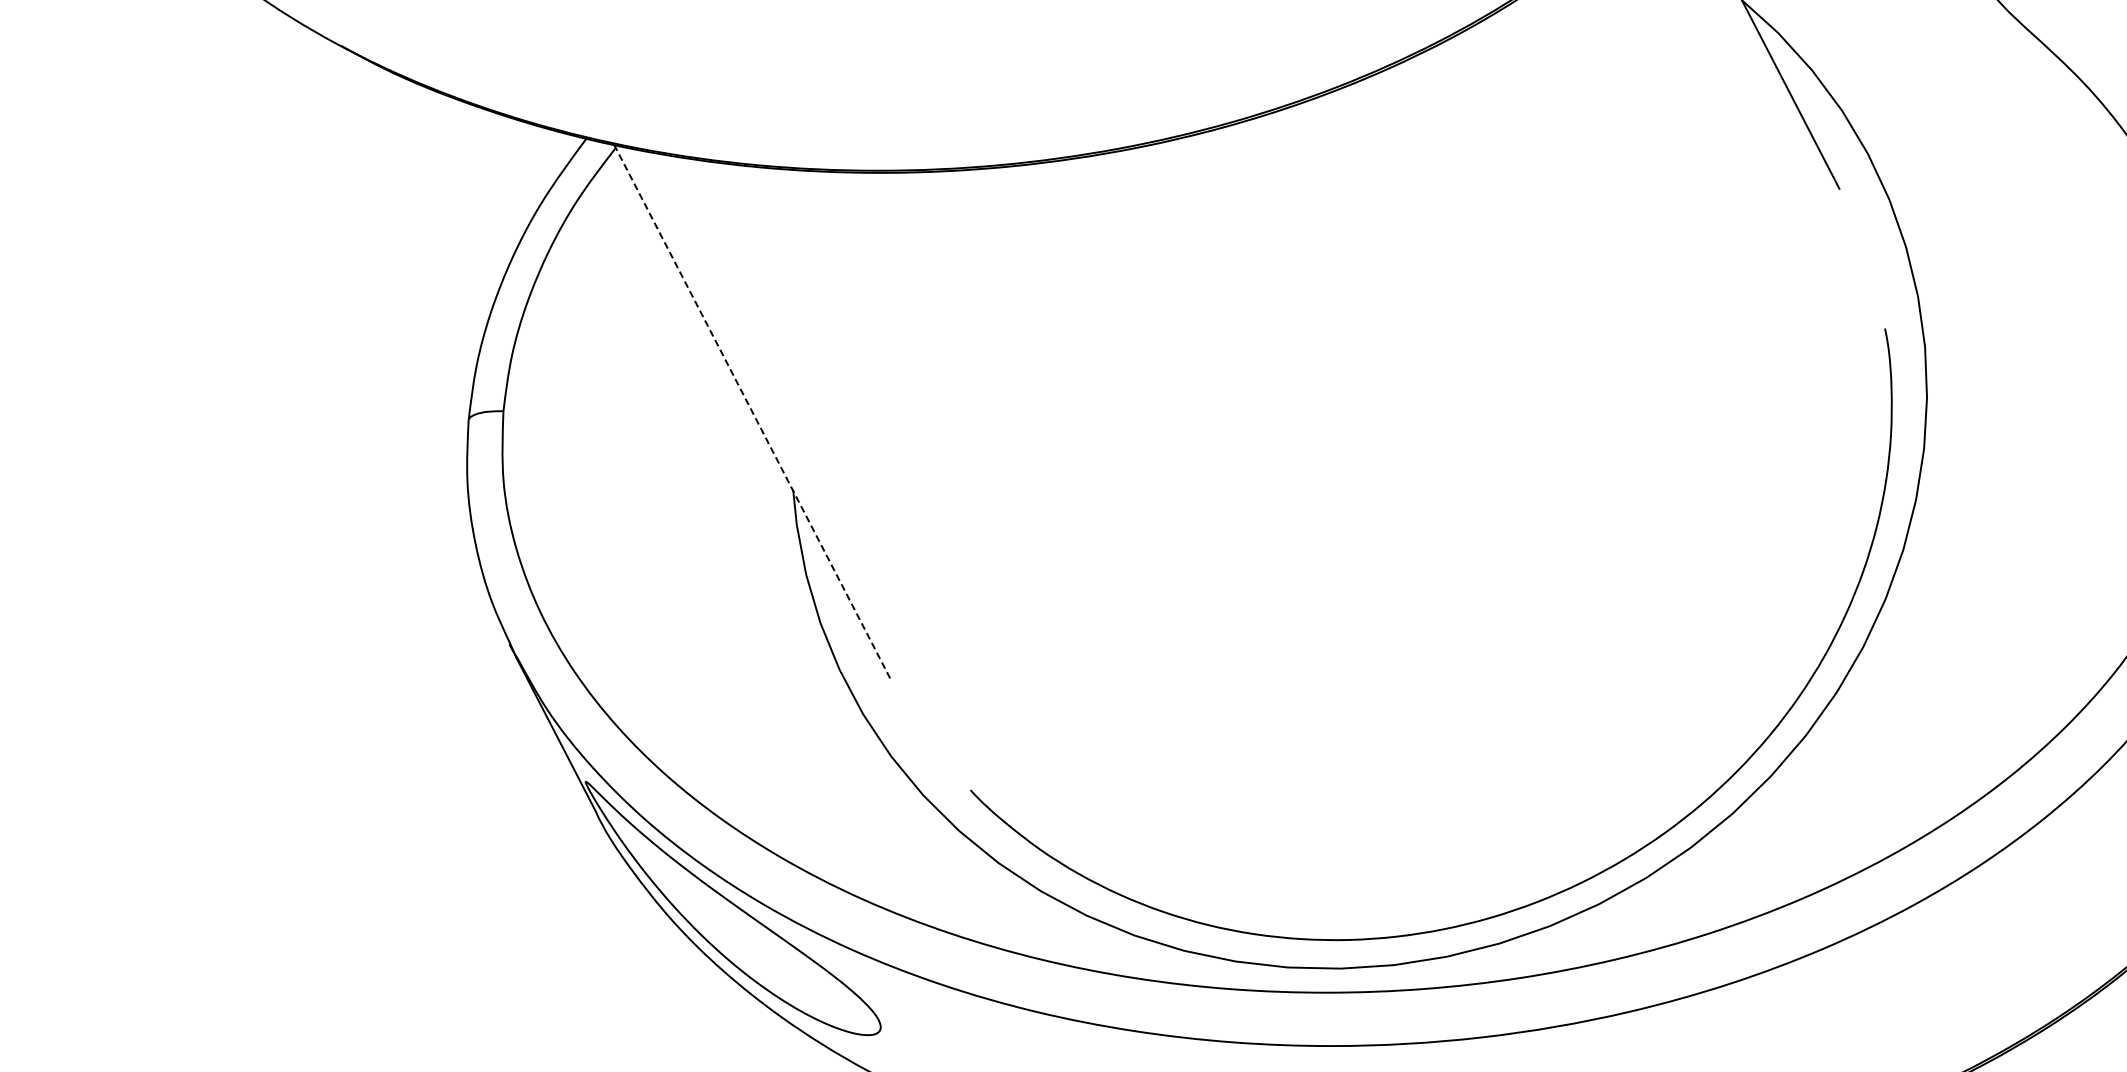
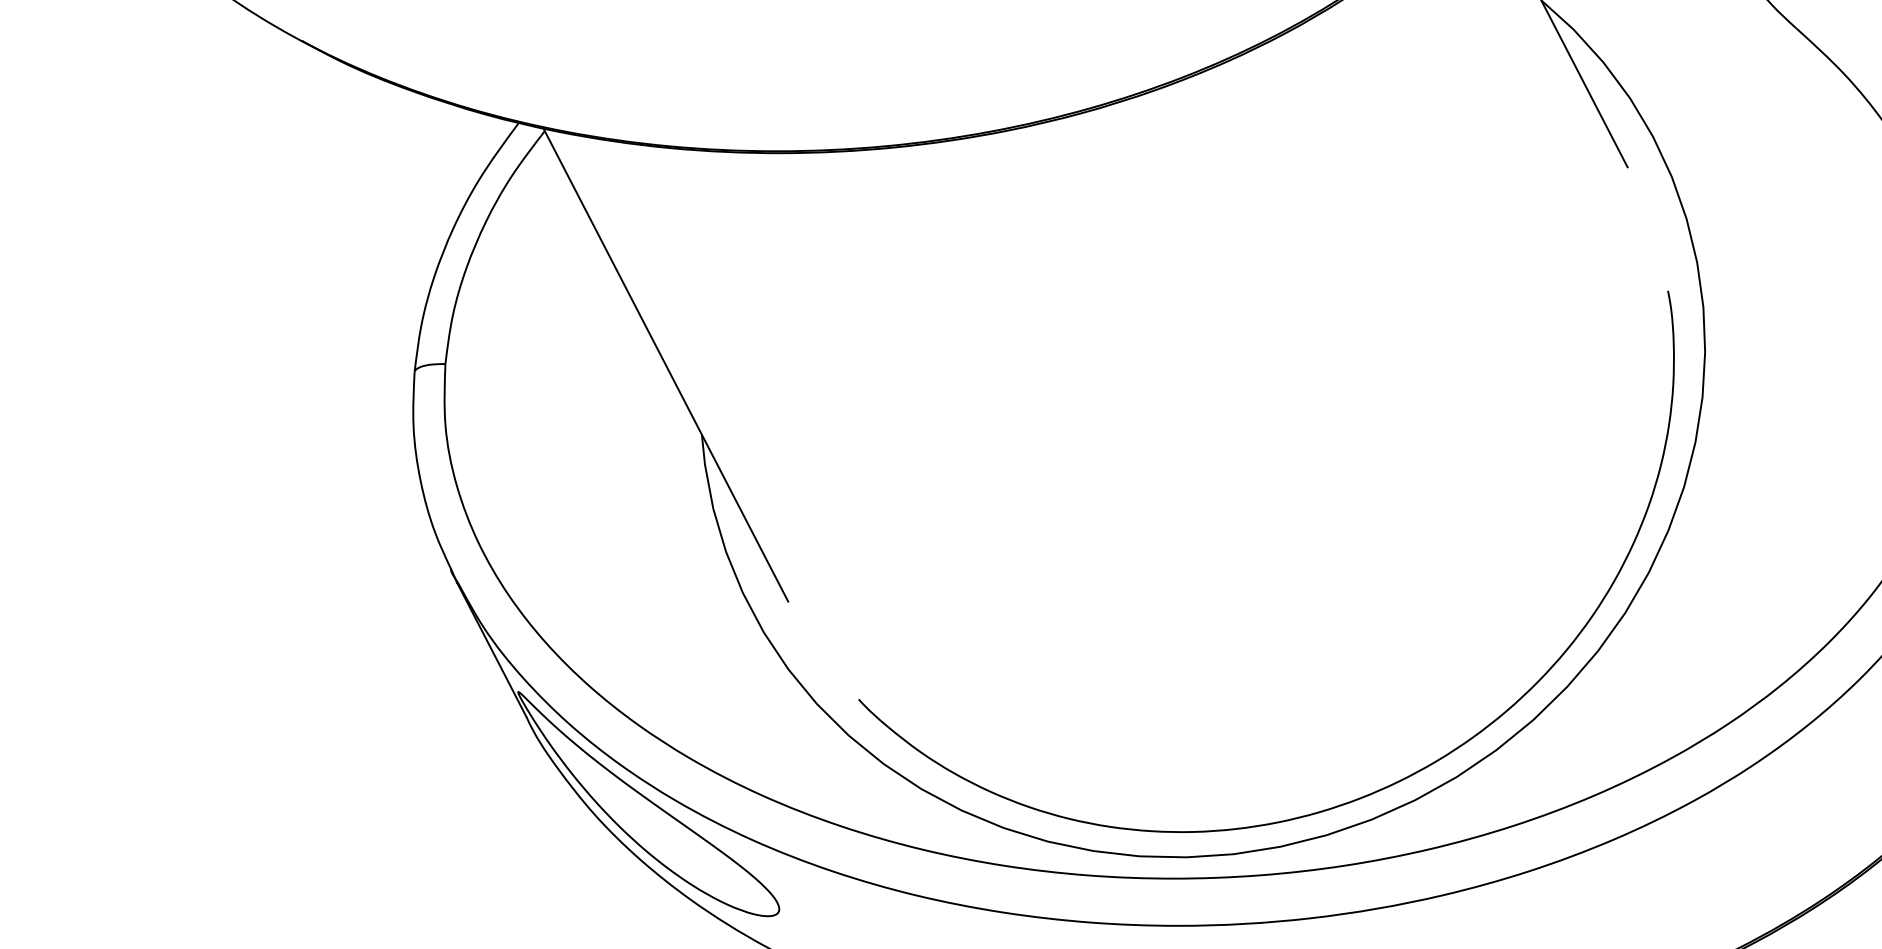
line: (752, 412) -> (665, 365), dashed -> solid

